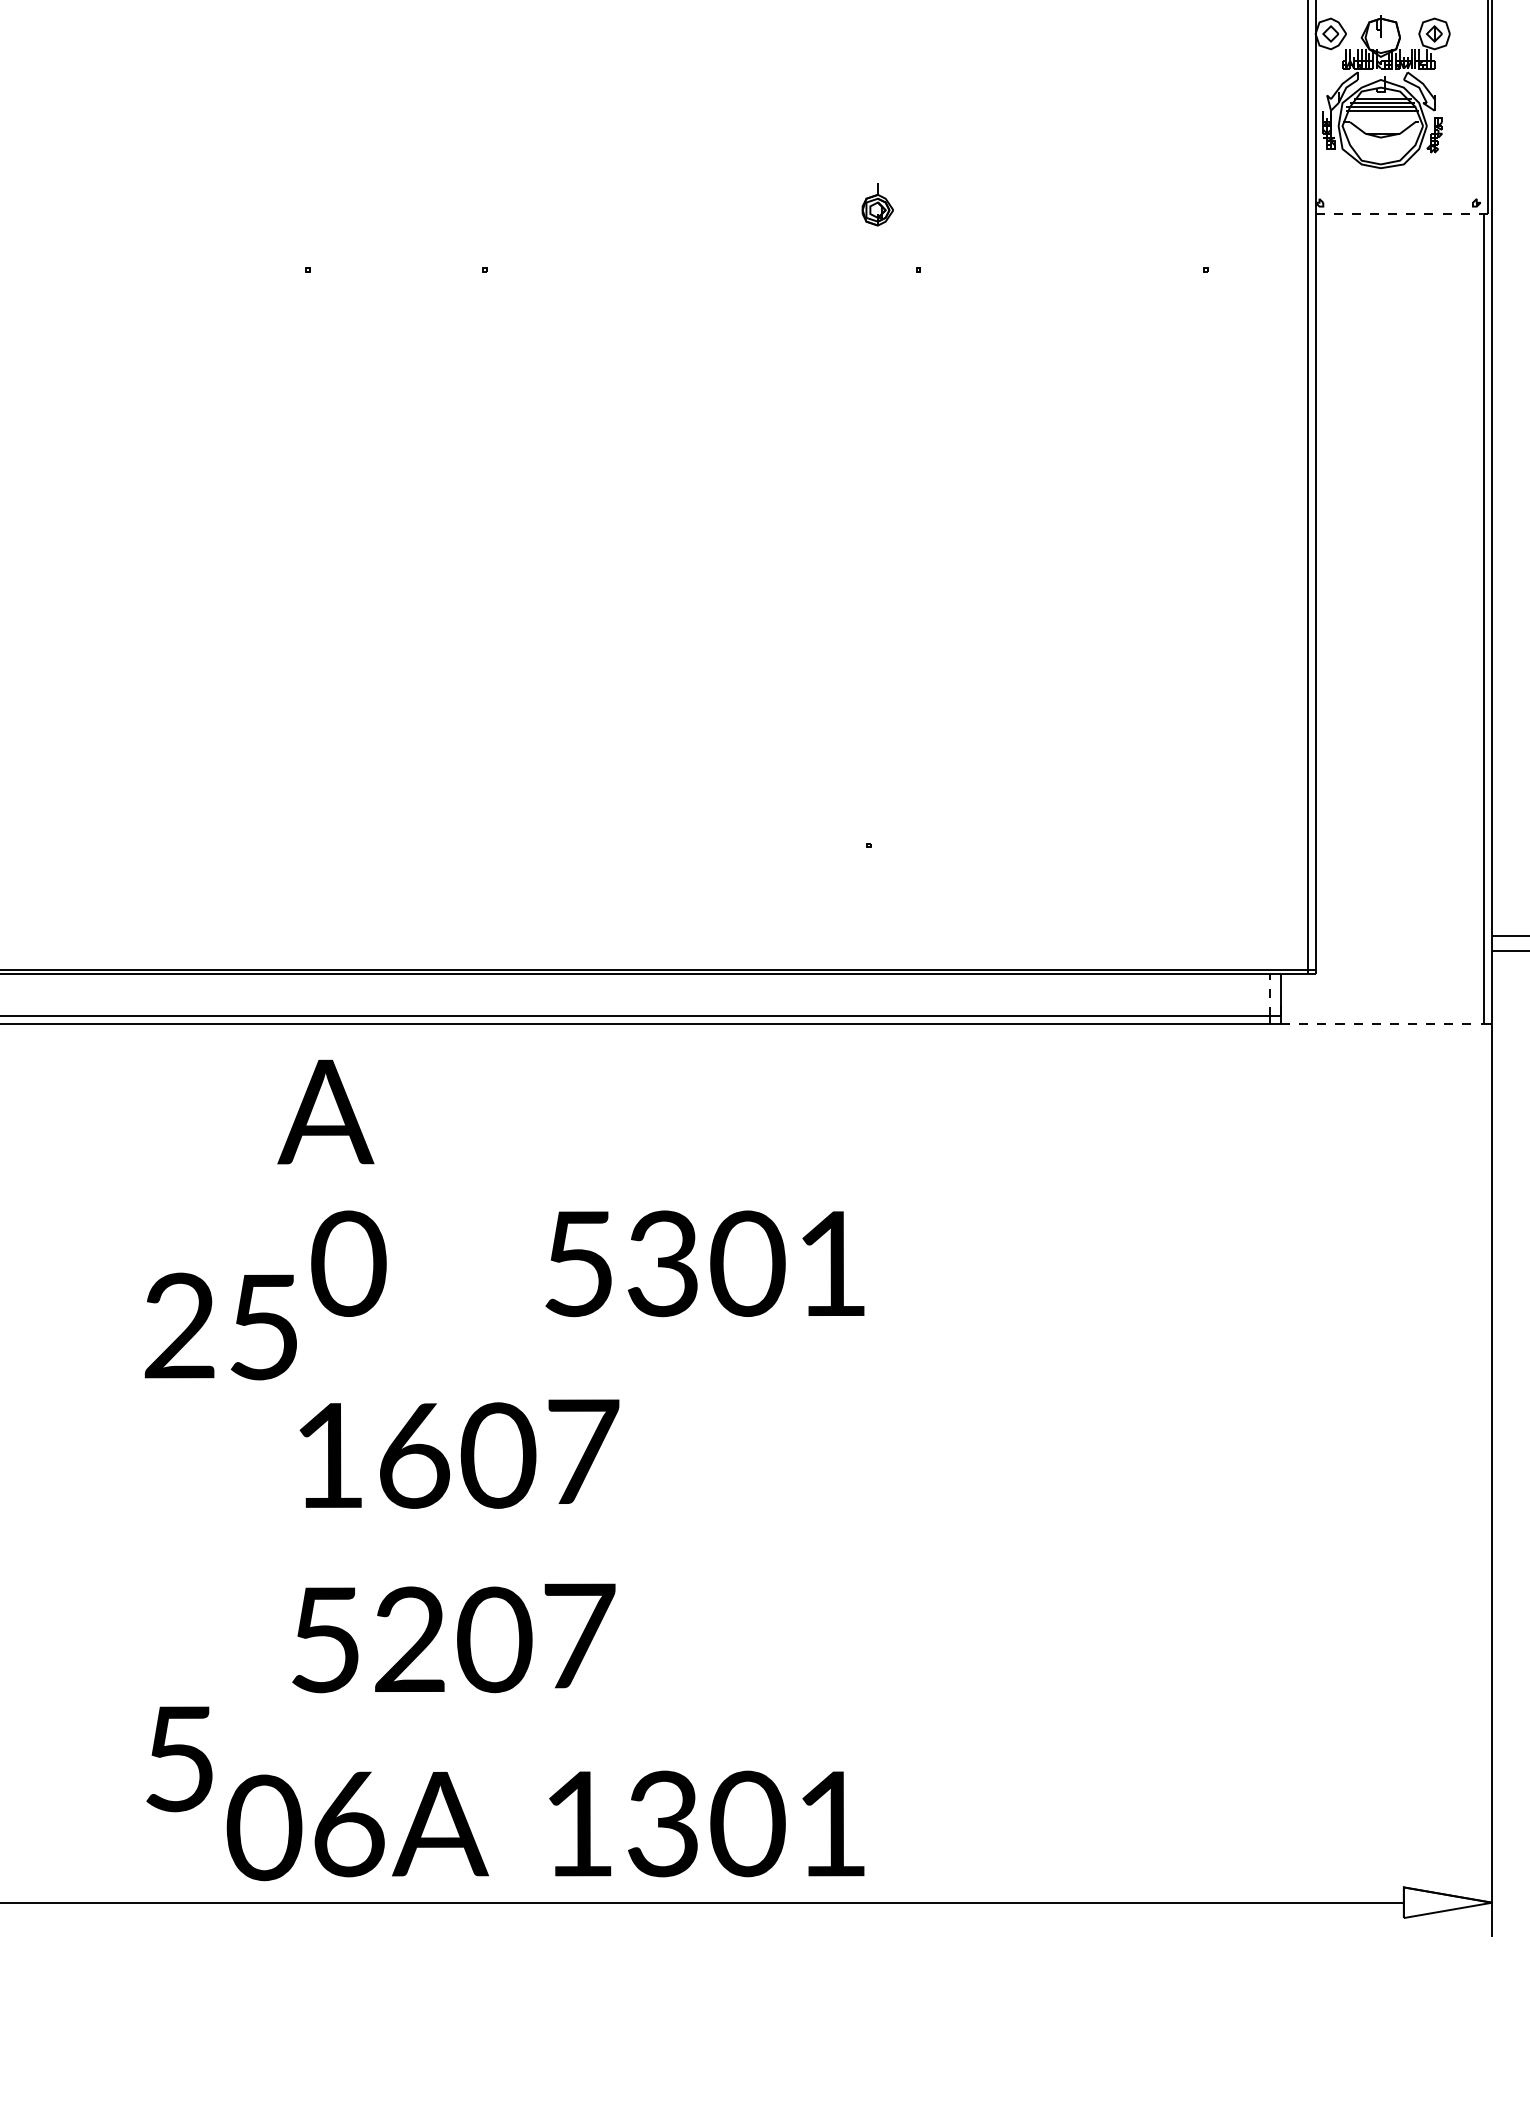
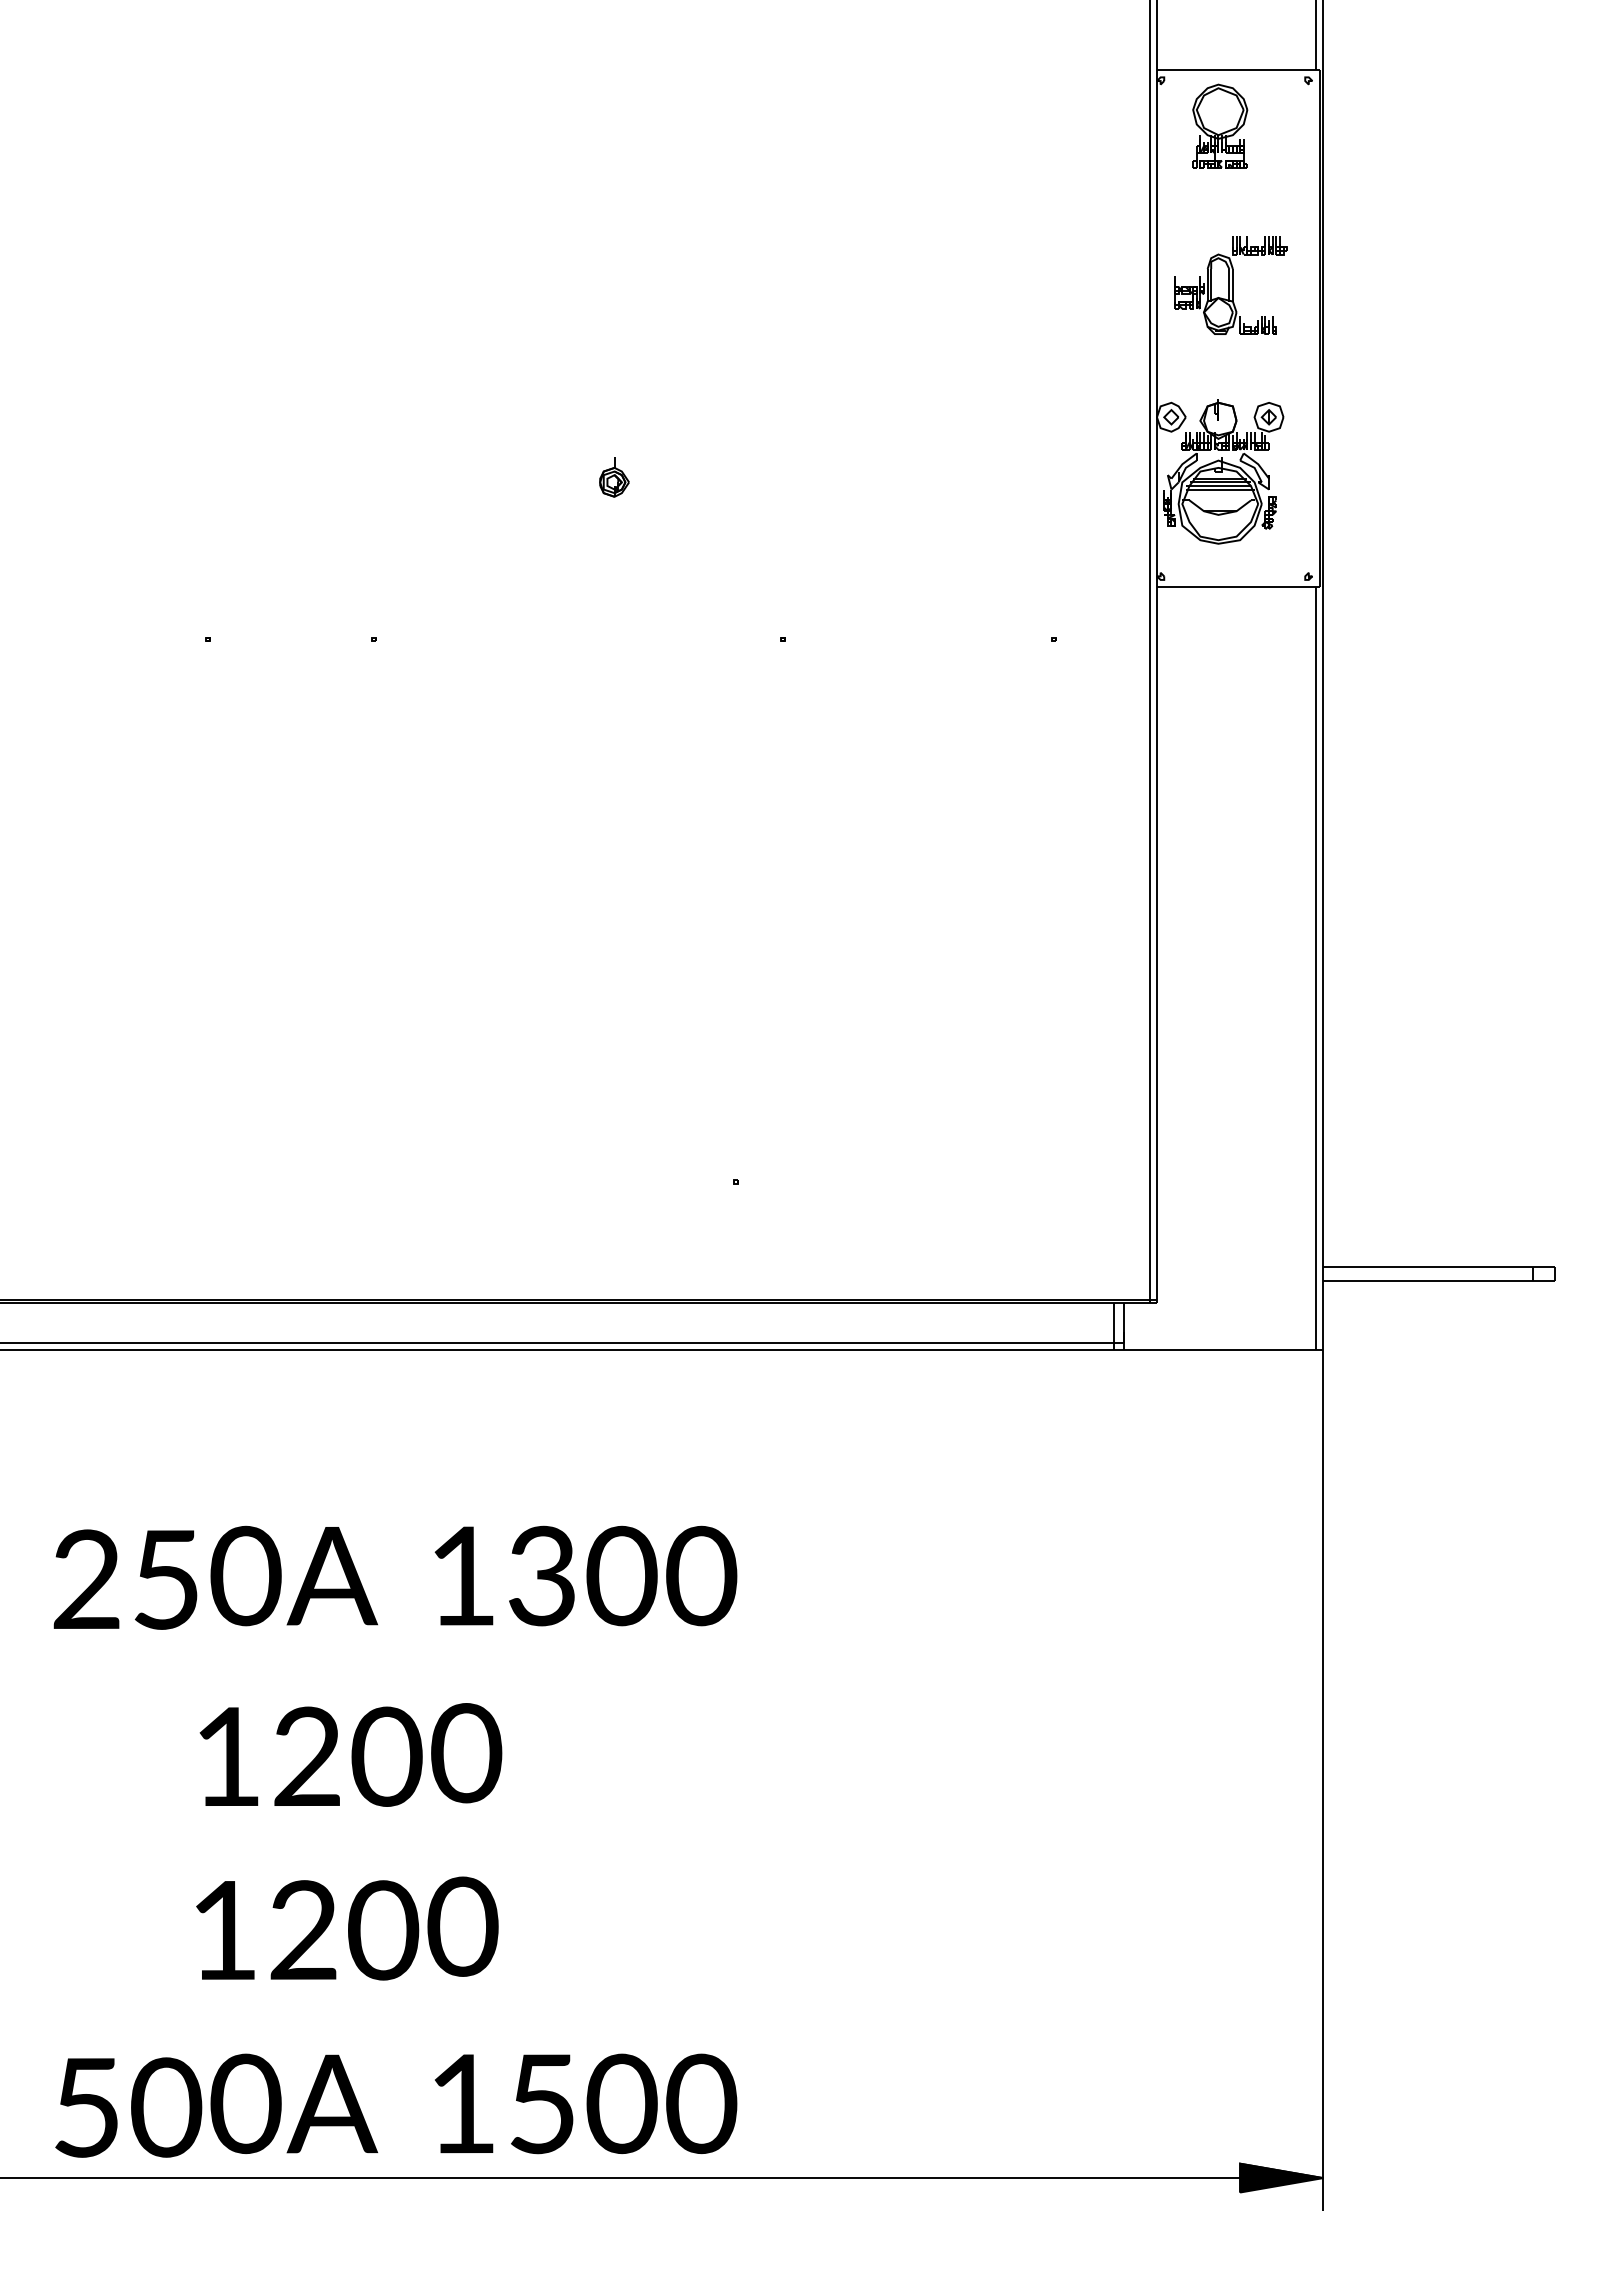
part: (877, 205) -> (614, 477), moved
line: (1402, 214) -> (1238, 587), dashed -> solid
line: (1269, 994) -> (1113, 1322), dashed -> solid
line: (1383, 1024) -> (1220, 1350), dashed -> solid
text: (324, 1112) -> (331, 1576), moved
text: (832, 1263) -> (701, 1575), 1 -> 0
text: (578, 1264) -> (462, 1576), 5 -> 1
text: (179, 1324) -> (86, 1578), moved
text: (264, 1326) -> (166, 1579), moved
text: (582, 1452) -> (466, 1753), 7 -> 0
text: (414, 1455) -> (307, 1756), 6 -> 2
text: (578, 1635) -> (462, 1926), 7 -> 0
text: (324, 1639) -> (223, 1930), 5 -> 1
text: (179, 1758) -> (86, 2107), moved
text: (348, 1823) -> (245, 2103), 6 -> 0
text: (662, 1823) -> (541, 2103), 3 -> 5
text: (832, 1823) -> (701, 2103), 1 -> 0
fill: (1447, 1902) -> (1281, 2177), added

